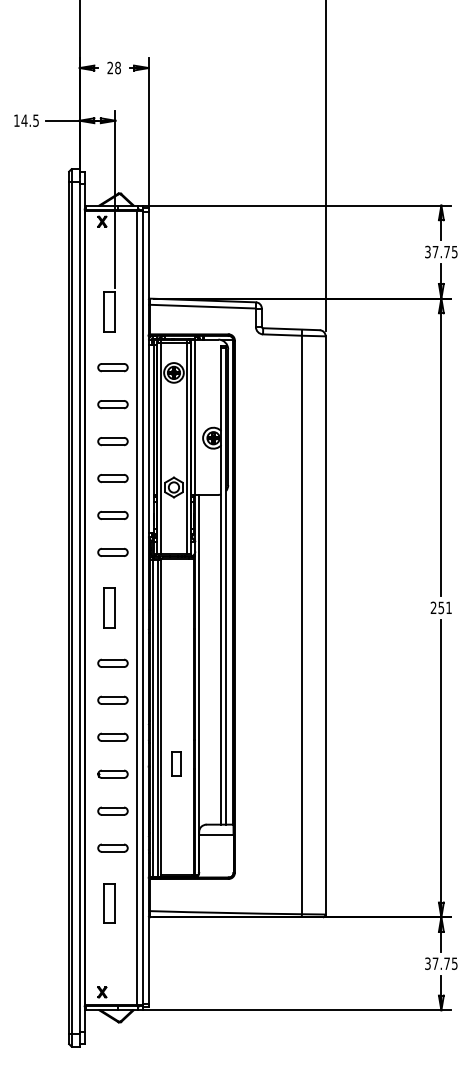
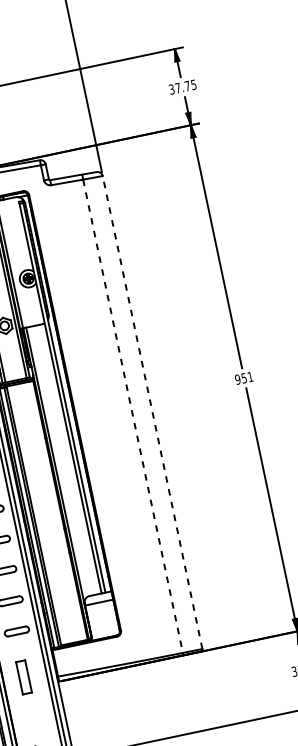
text: (433, 607) -> (237, 379), 251 -> 951
line: (325, 624) -> (152, 411), solid -> dashed
line: (301, 625) -> (132, 416), solid -> dashed
part: (176, 763) -> (54, 551), removed

